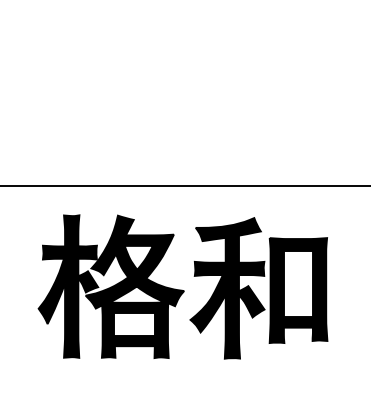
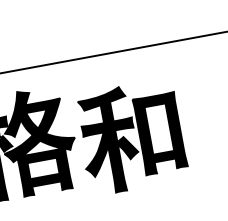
part: (258, 288) -> (131, 137), moved

